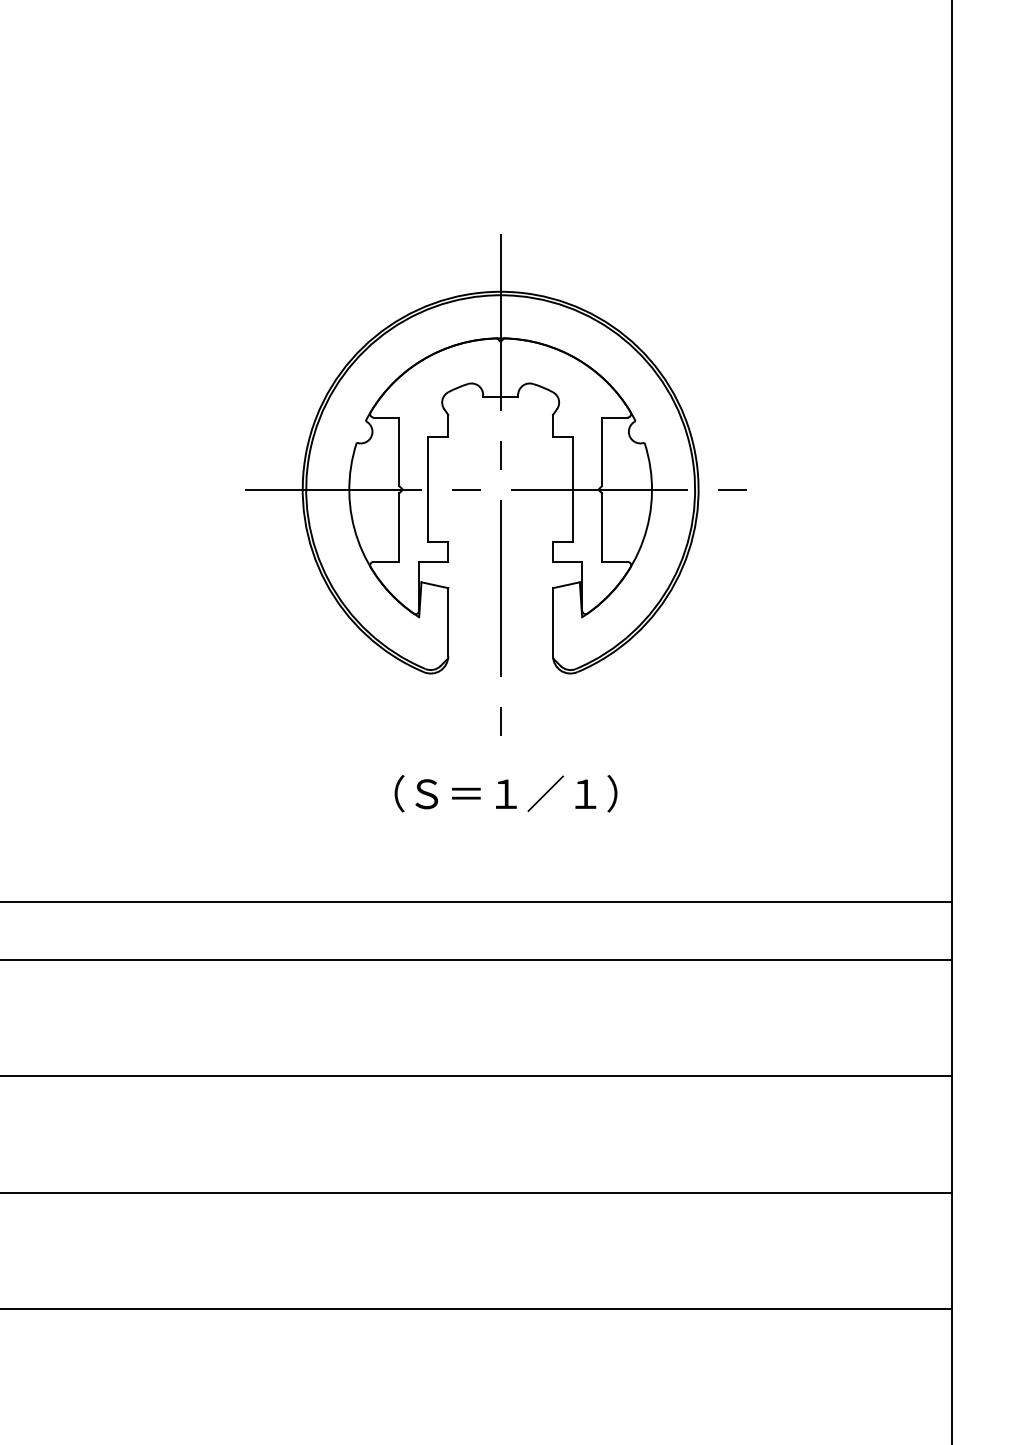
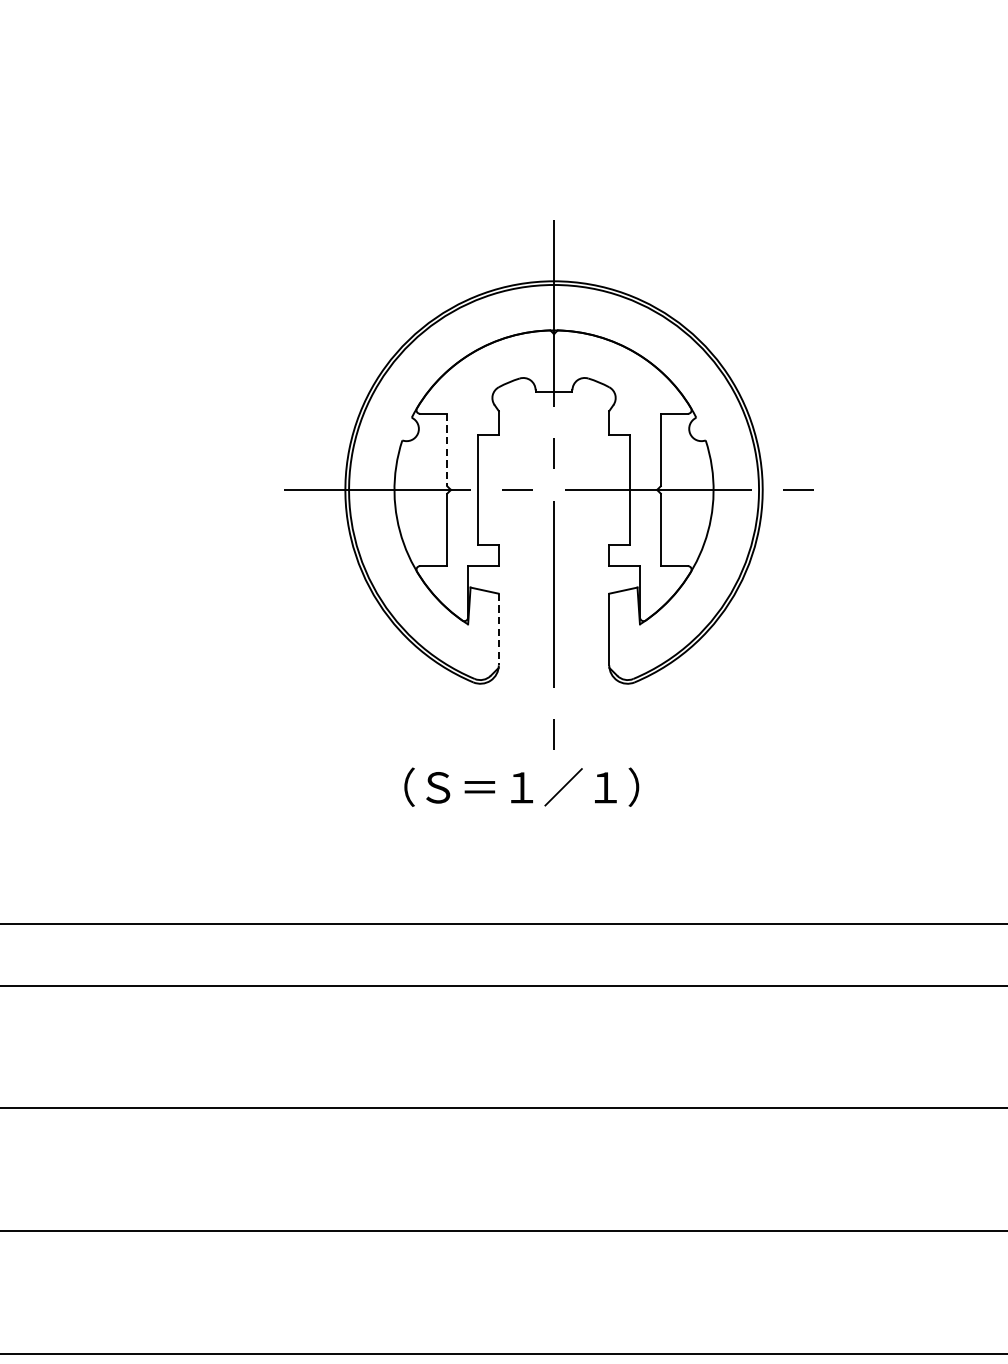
line: (399, 452) -> (447, 450), solid -> dashed
line: (448, 622) -> (499, 629), solid -> dashed
text: (505, 793) -> (521, 787), moved

